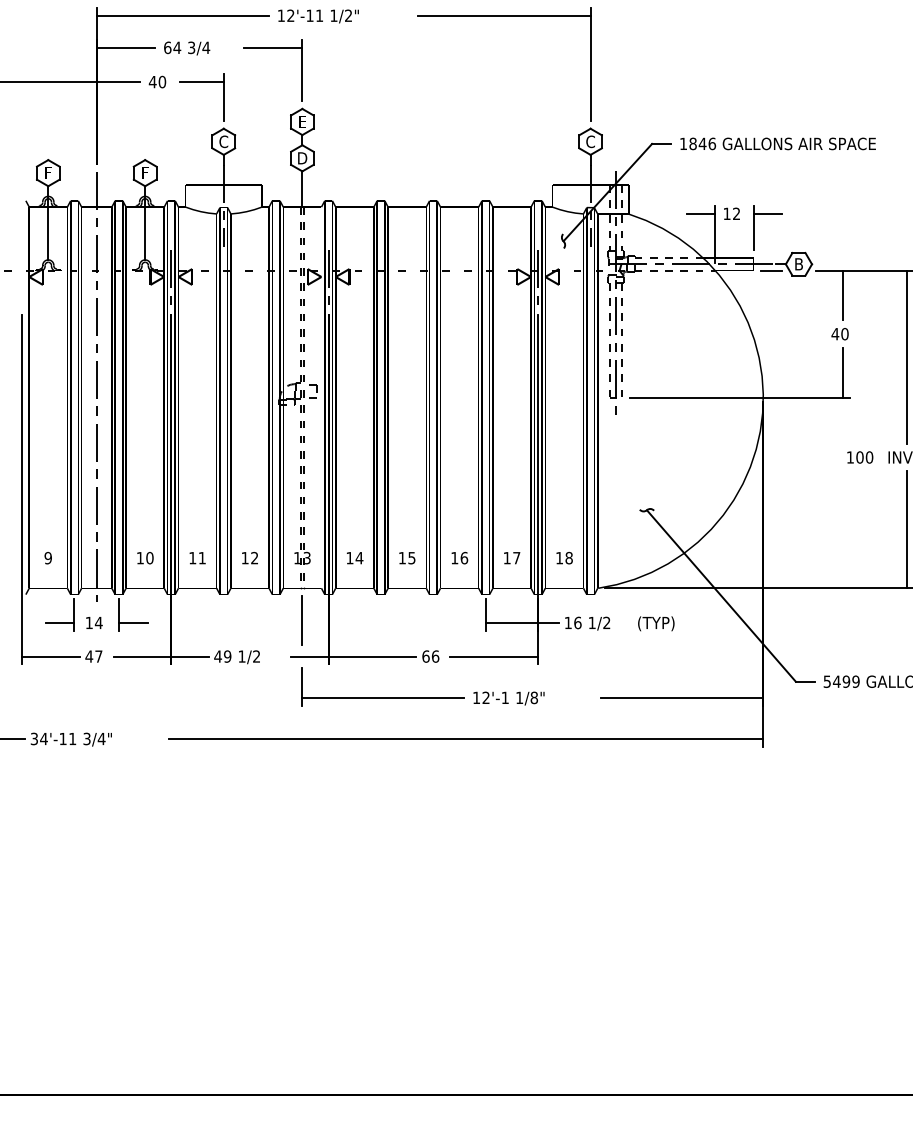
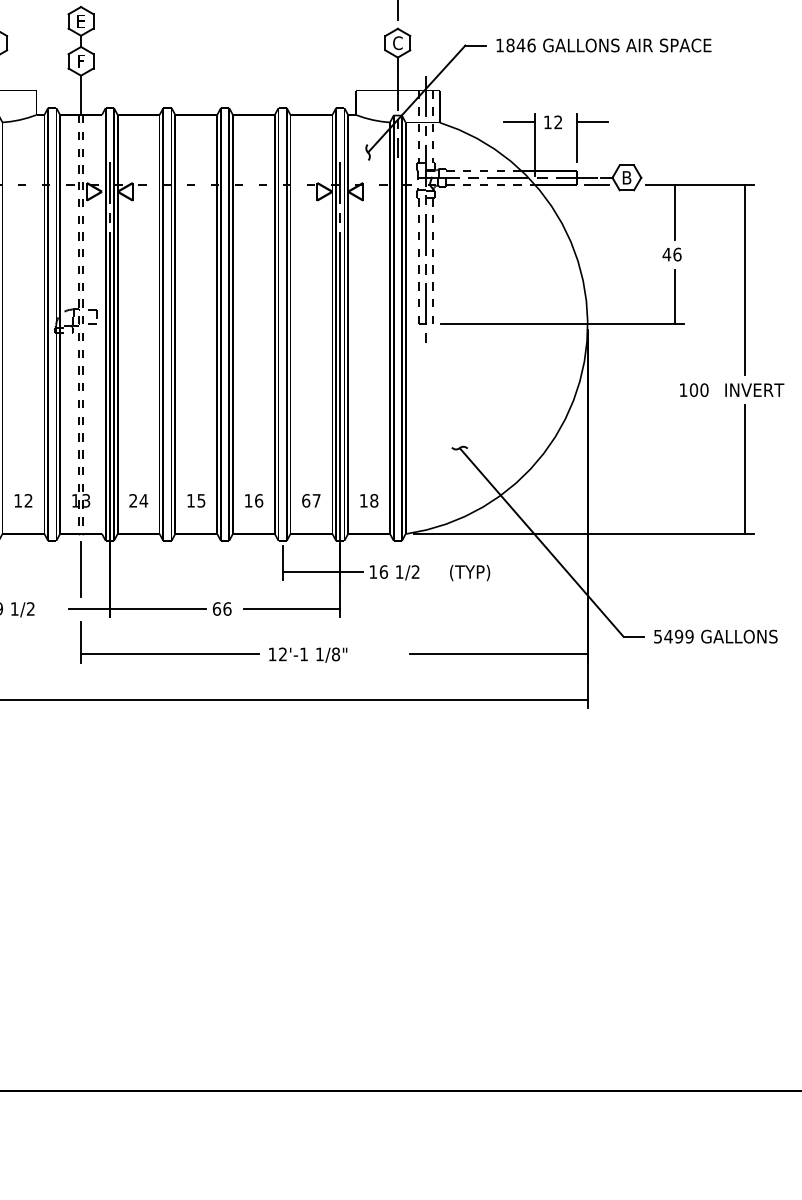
text: (302, 158) -> (81, 61), D -> F
text: (844, 334) -> (676, 254), 40 -> 46
text: (349, 557) -> (132, 500), 14 -> 24
text: (506, 557) -> (305, 500), 17 -> 67

